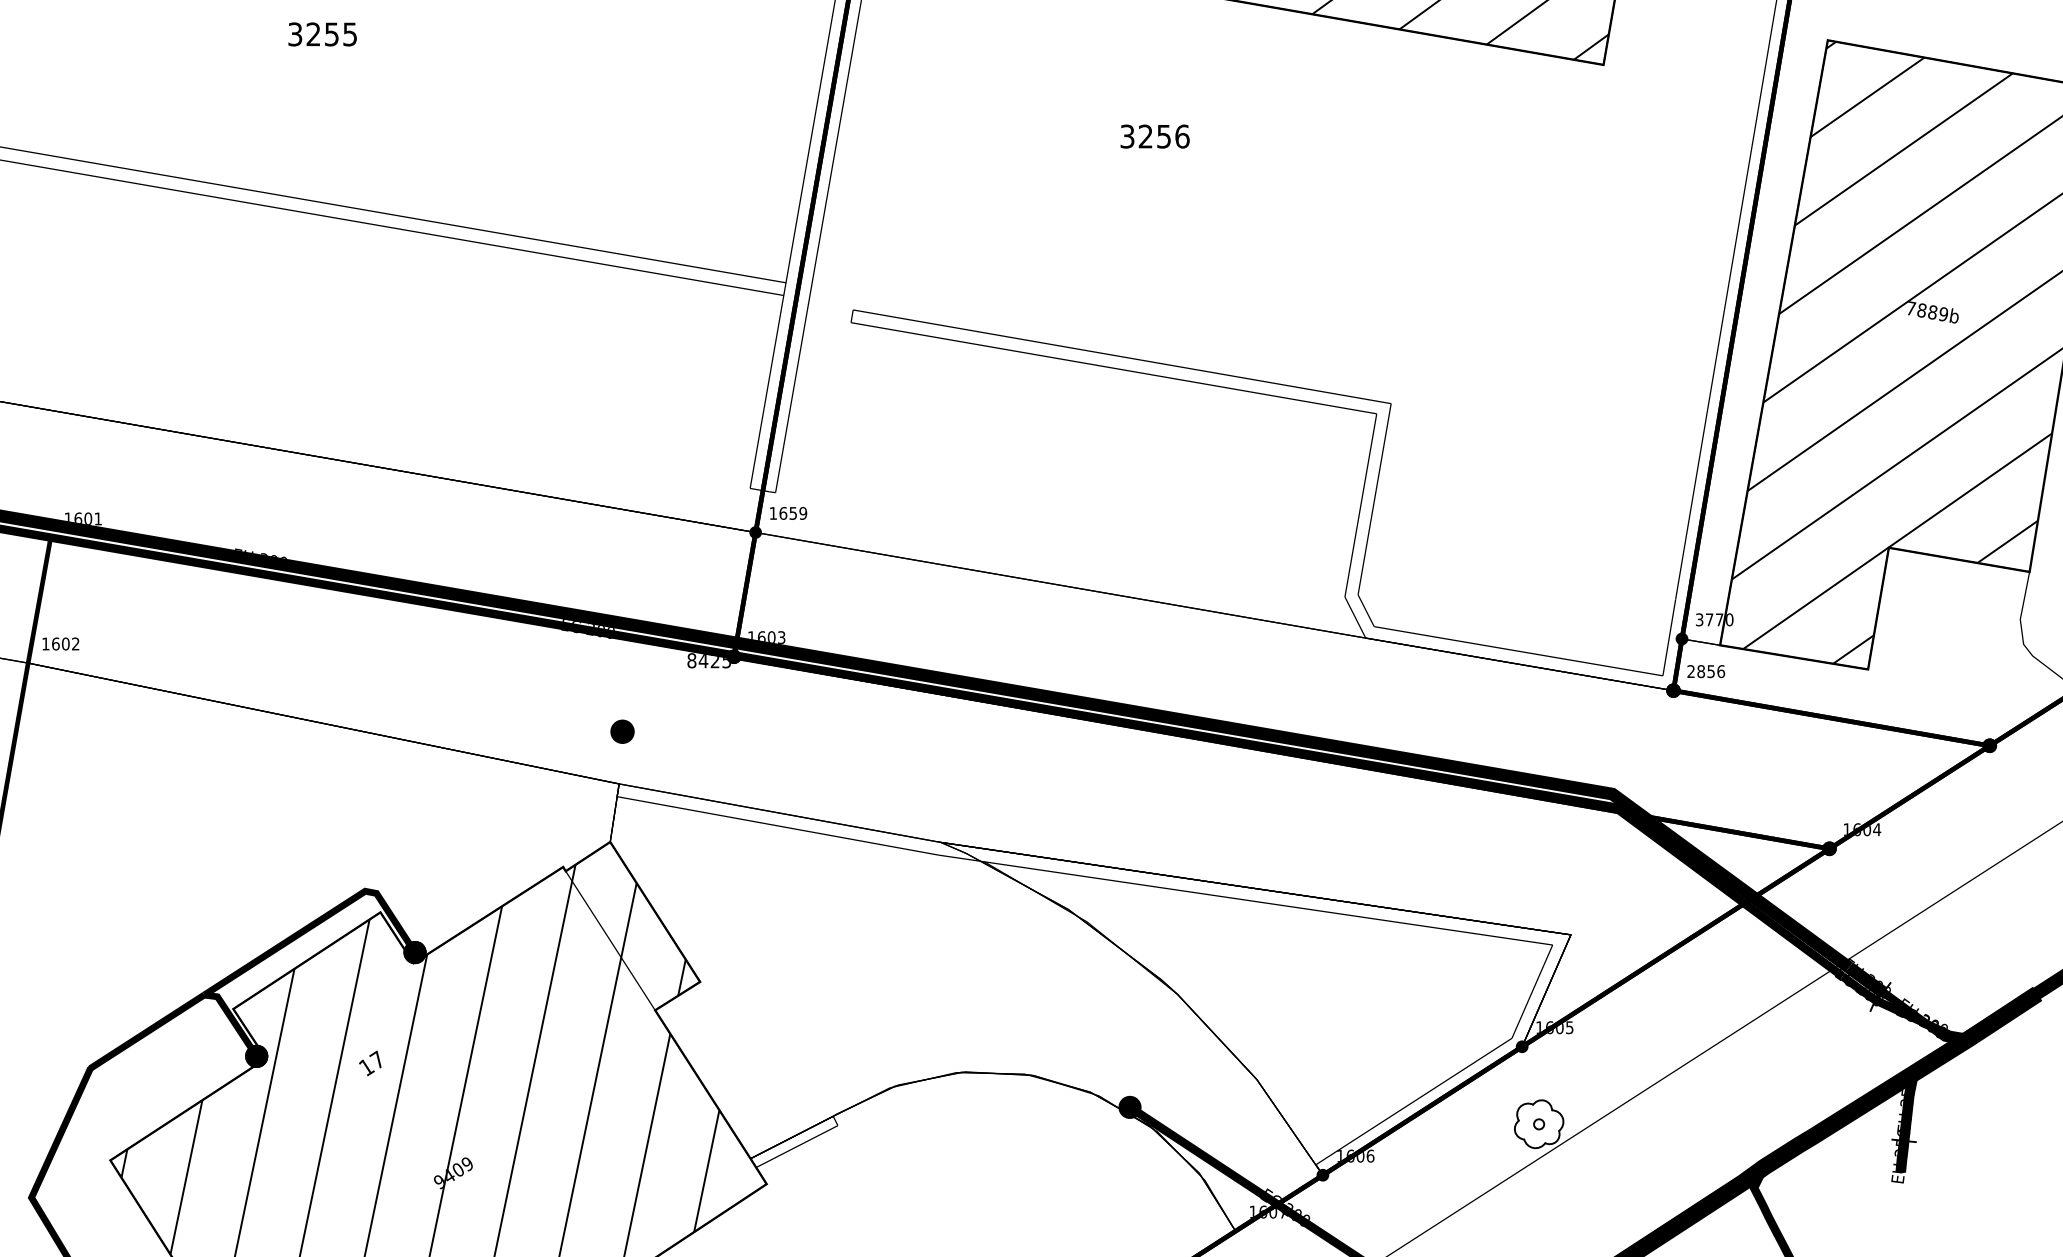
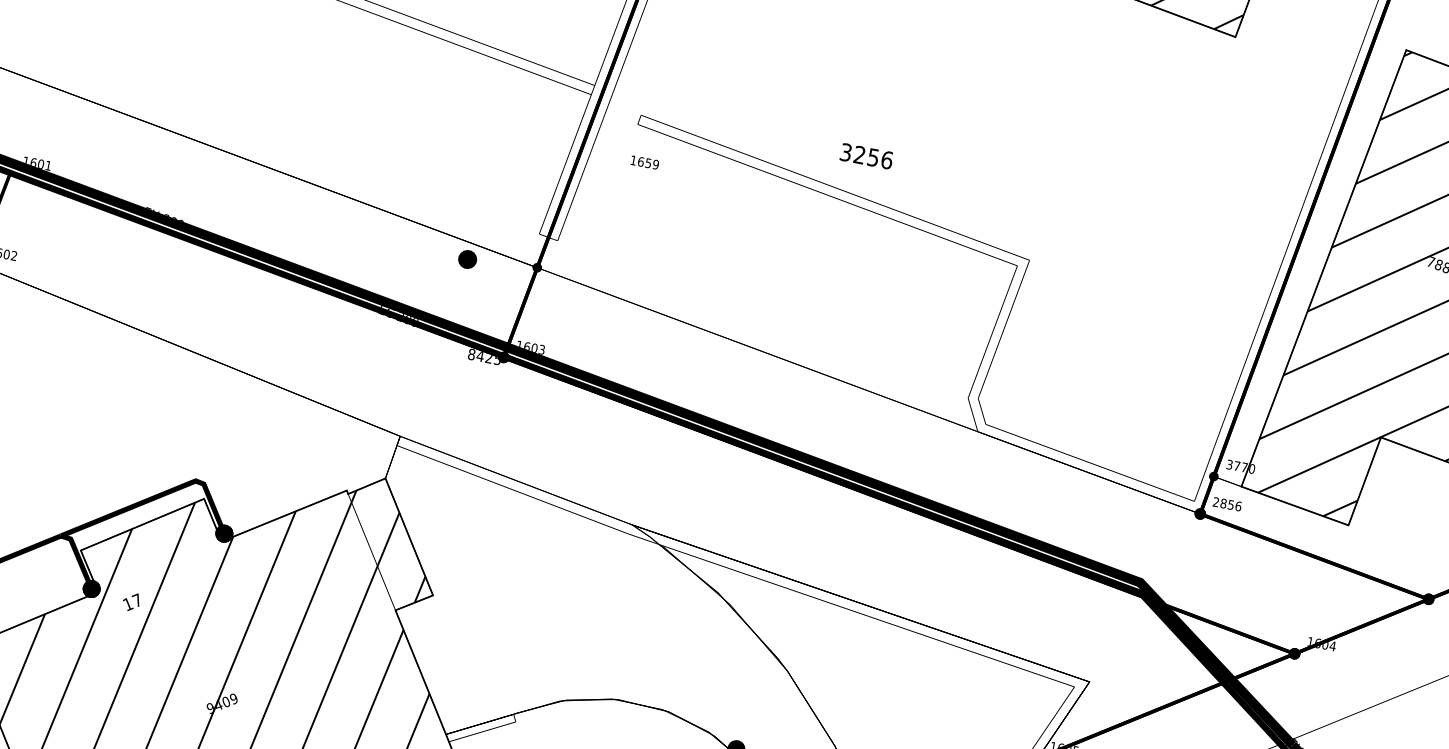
text: (1154, 136) -> (866, 156), moved
text: (788, 513) -> (644, 162), moved
part: (622, 731) -> (467, 259), moved
text: (370, 1063) -> (131, 602), moved

